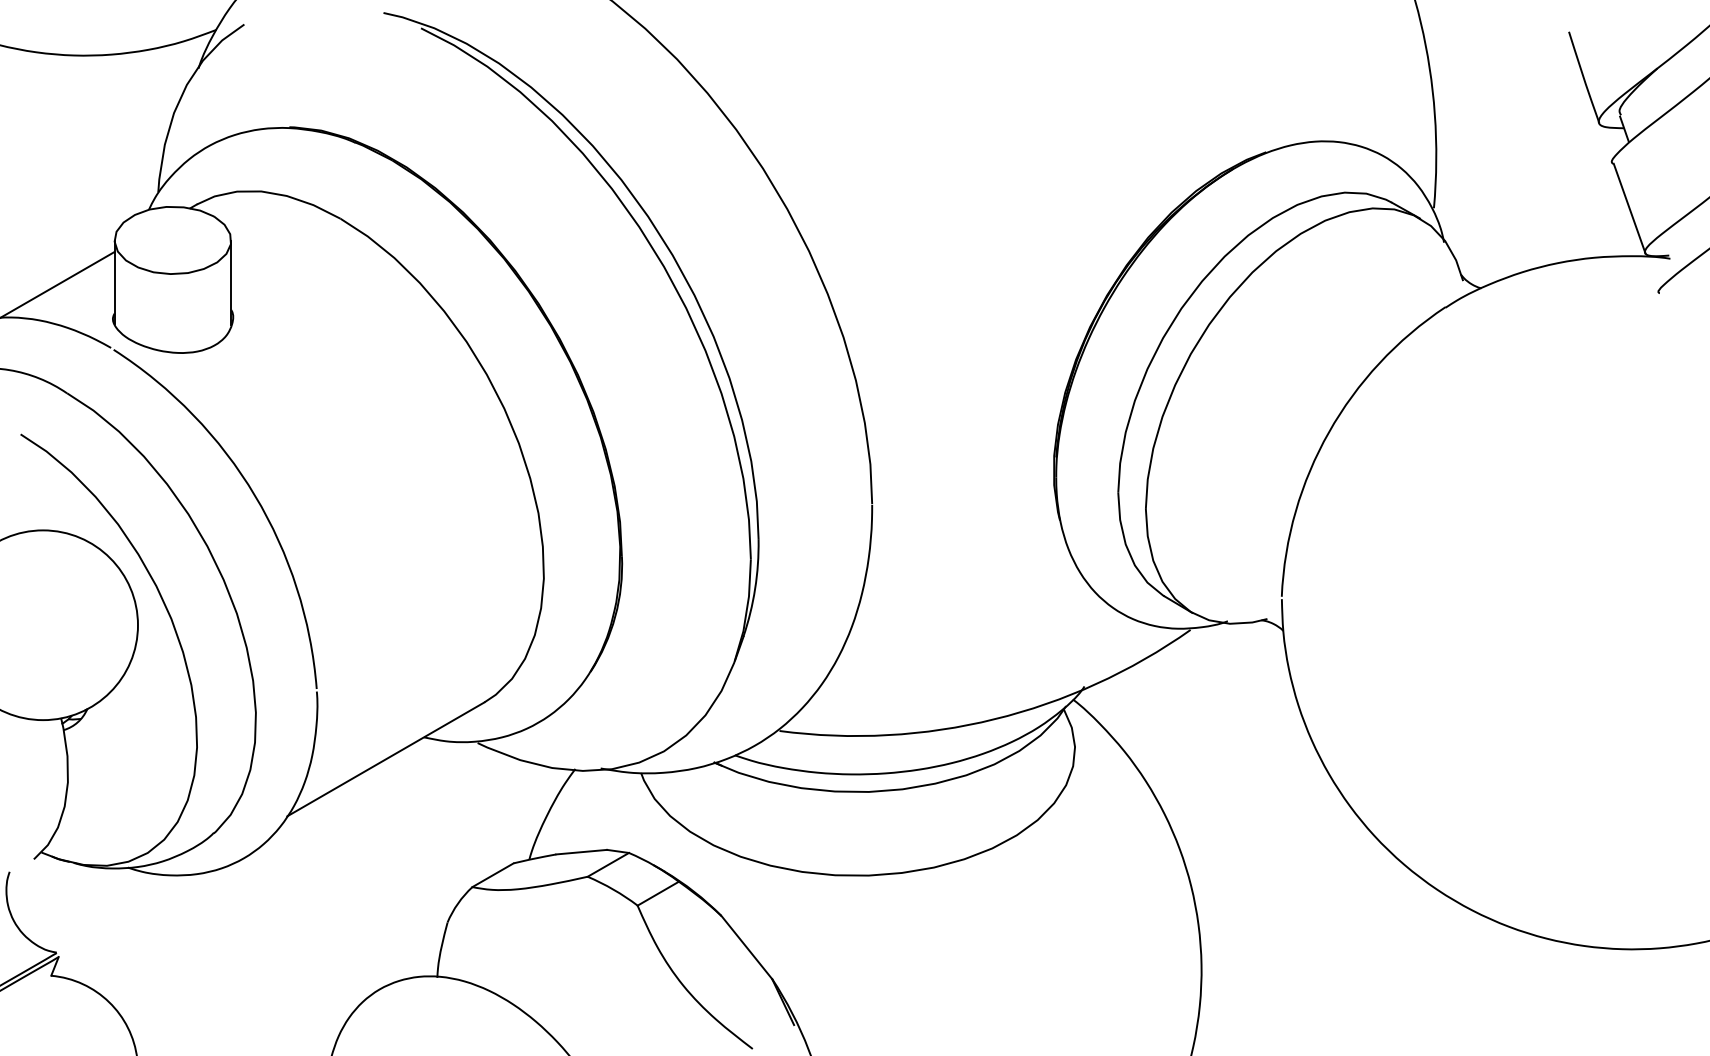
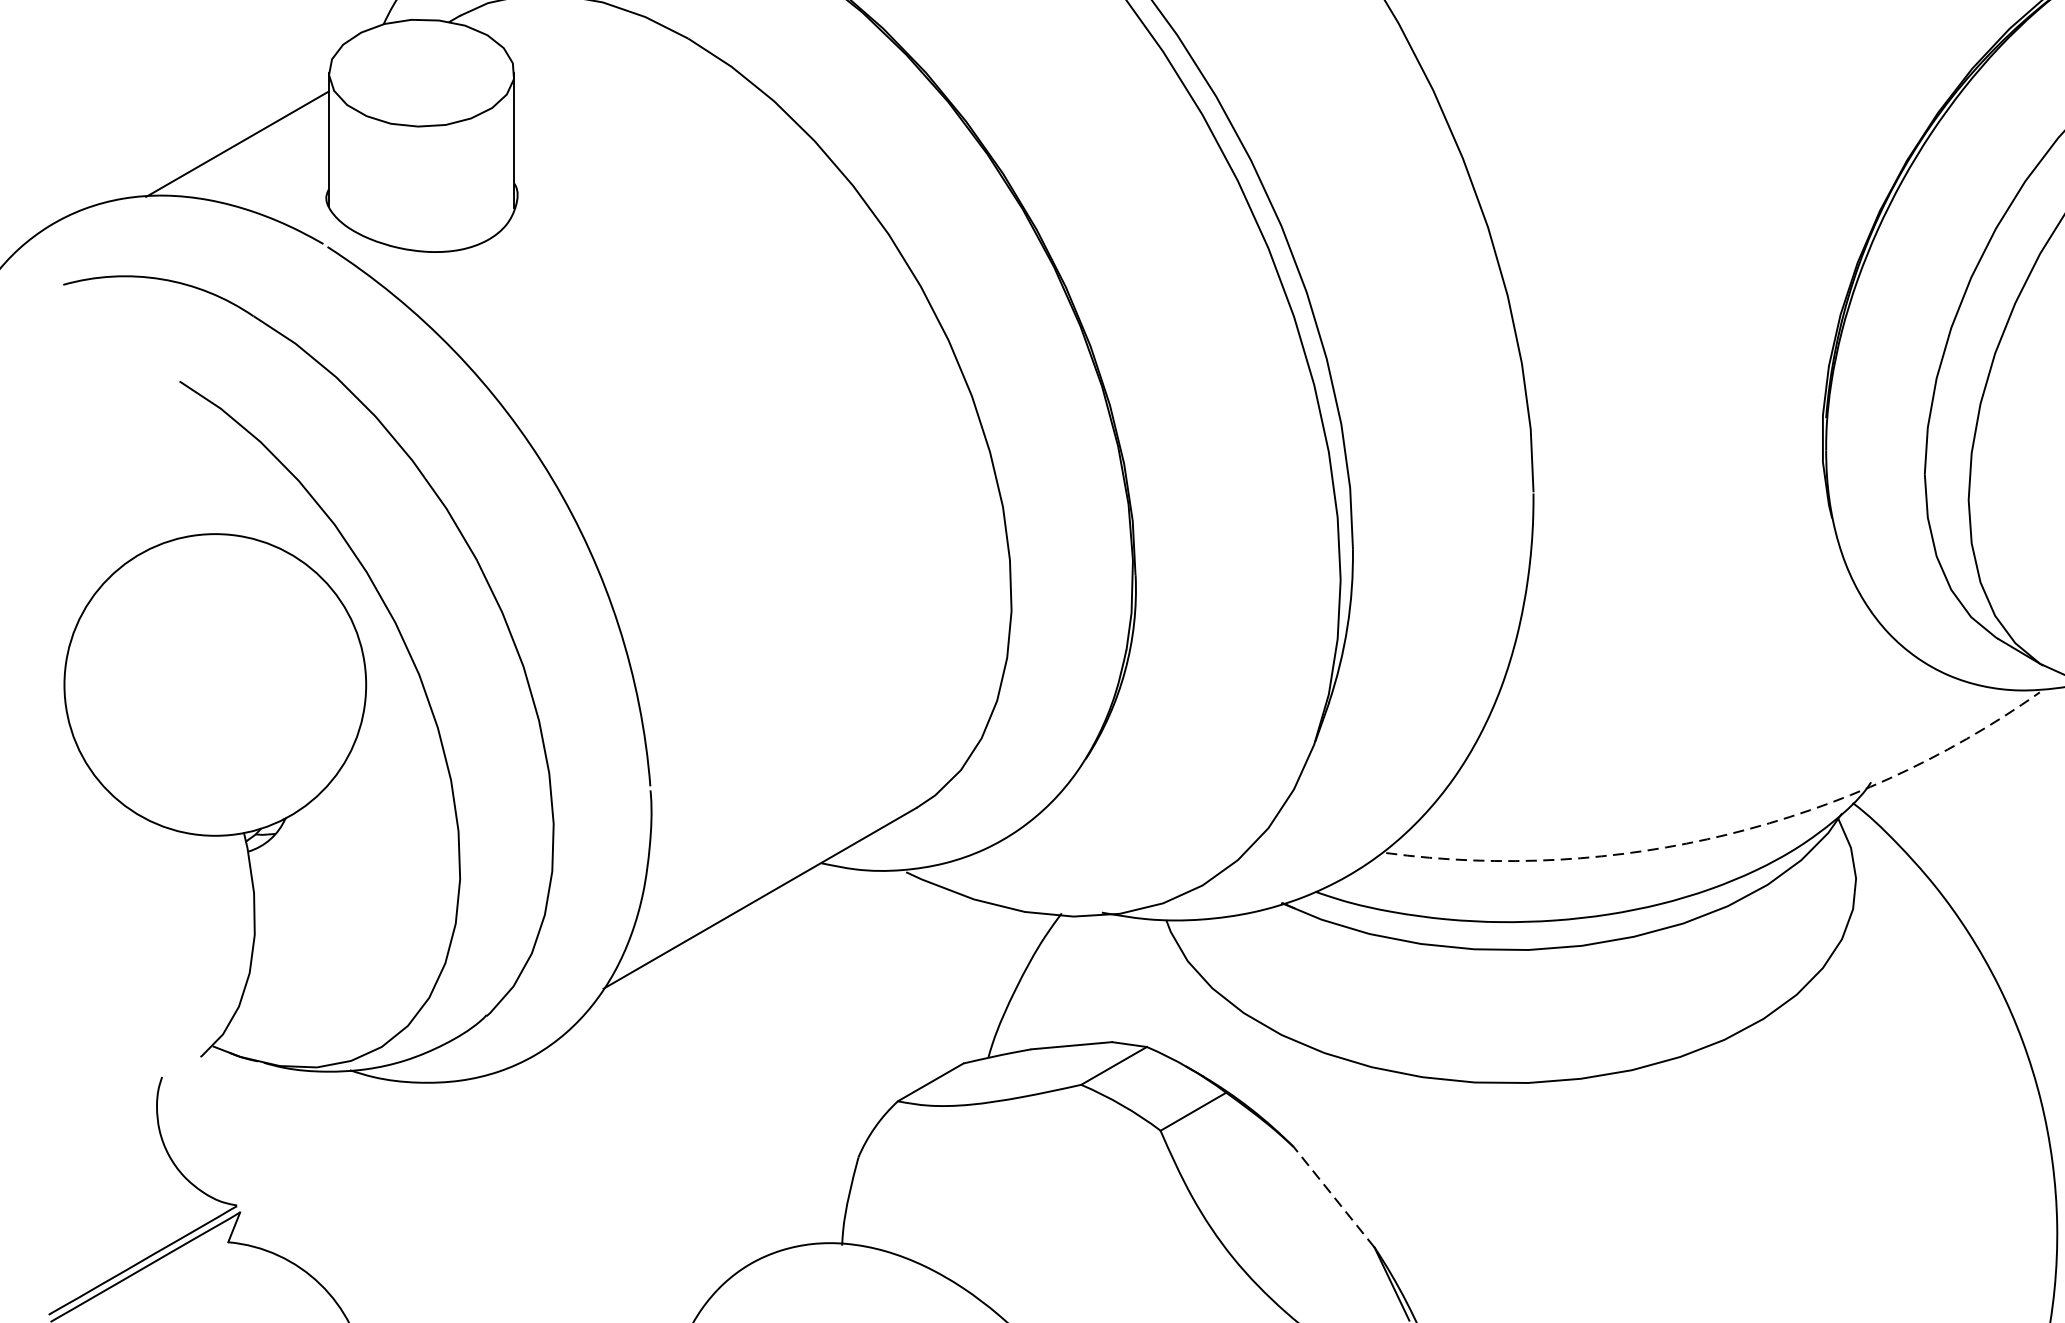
arc: (994, 719) -> (1728, 834), solid -> dashed
line: (746, 947) -> (1333, 1197), solid -> dashed

